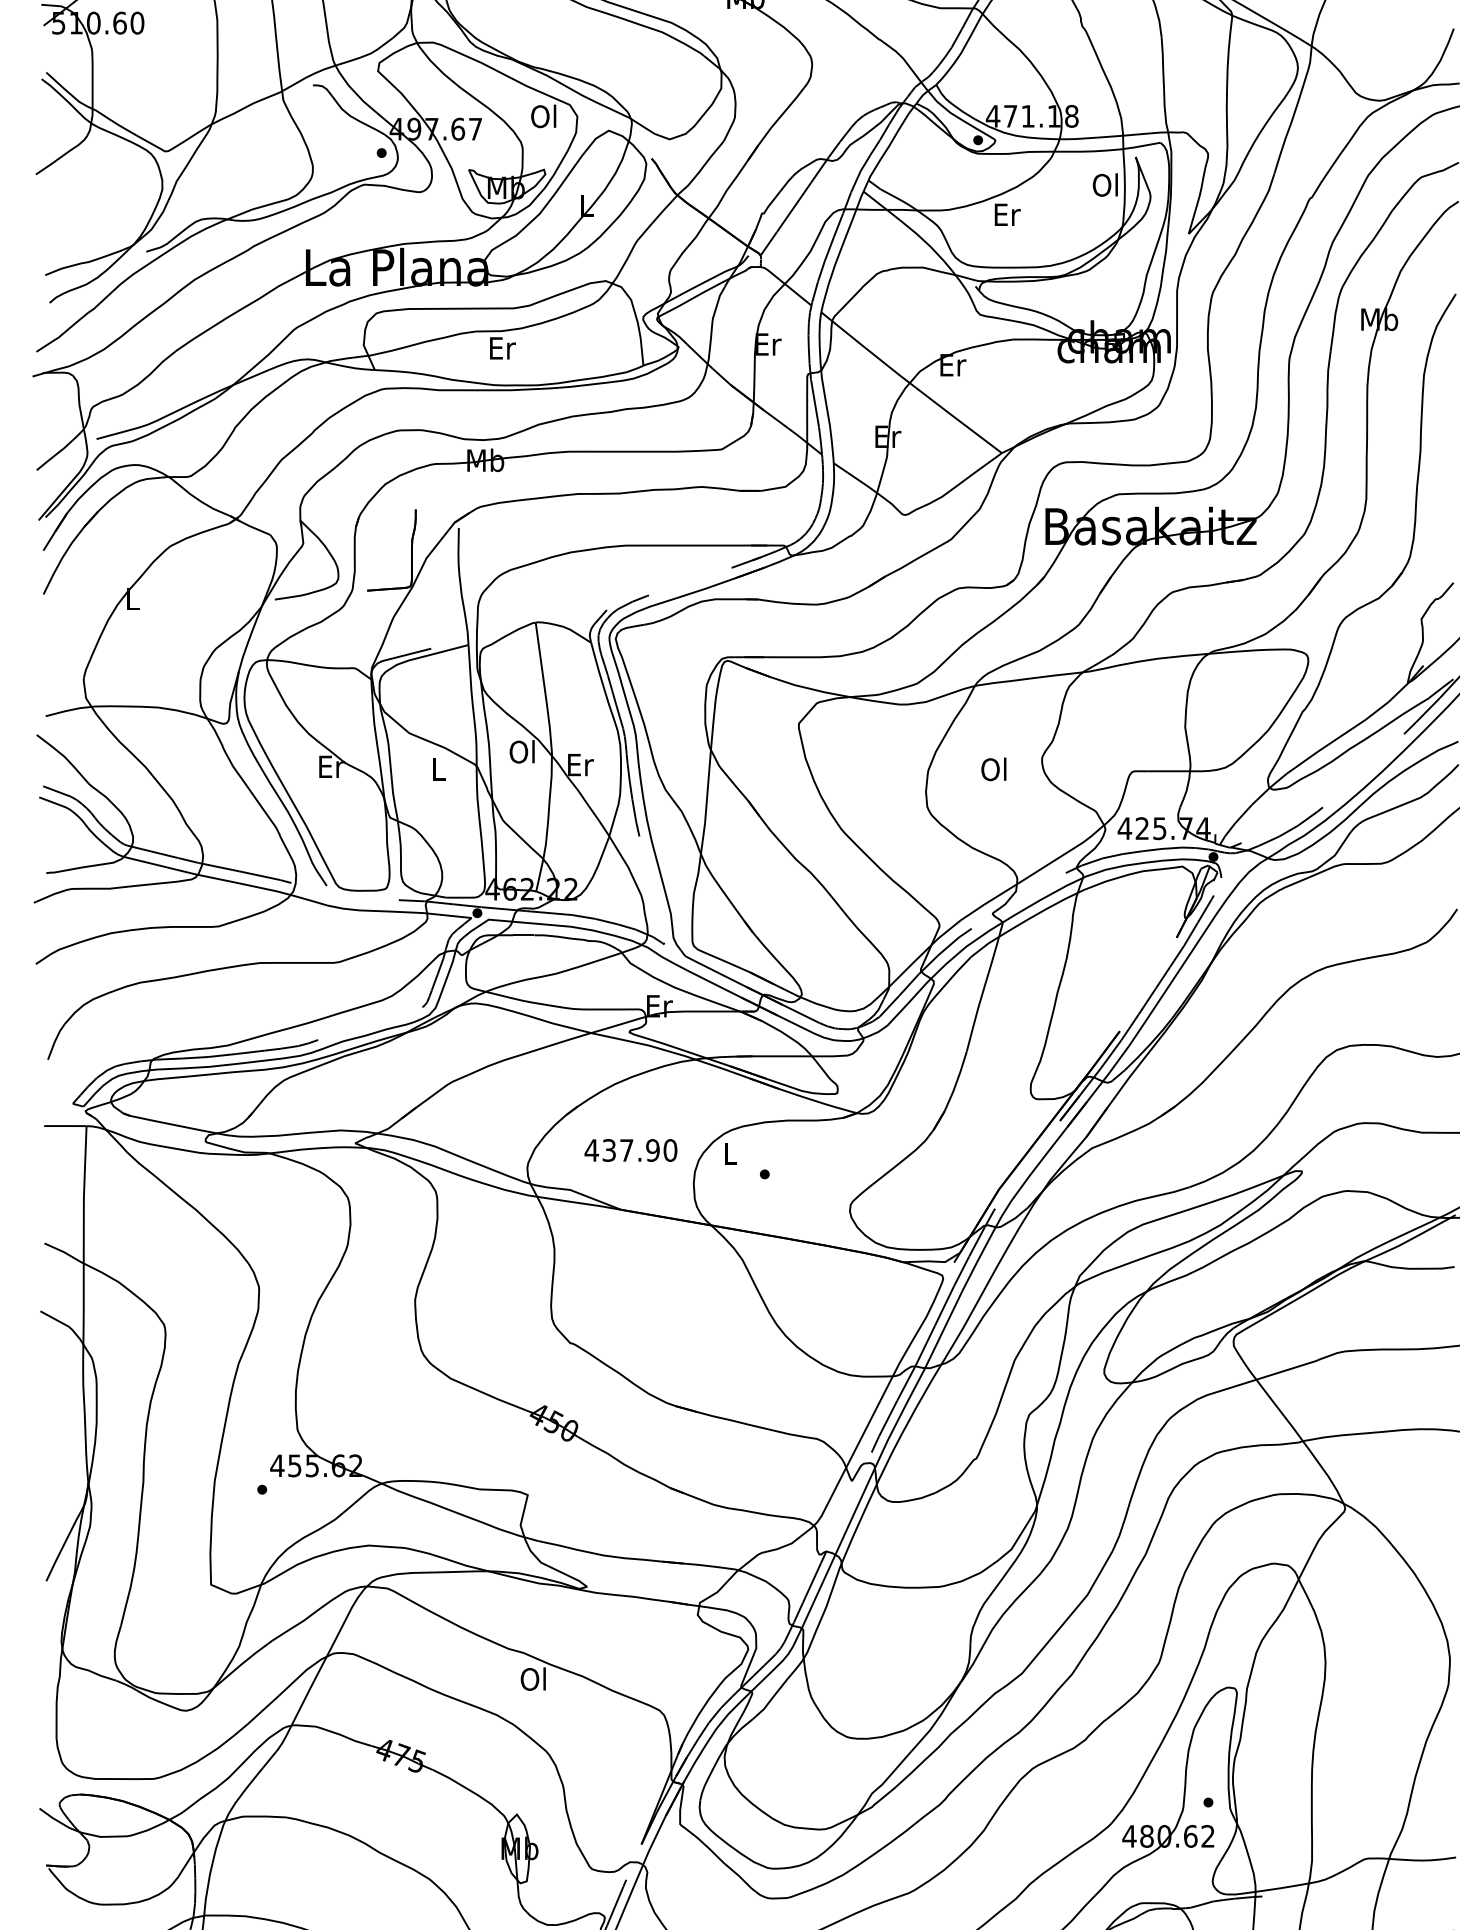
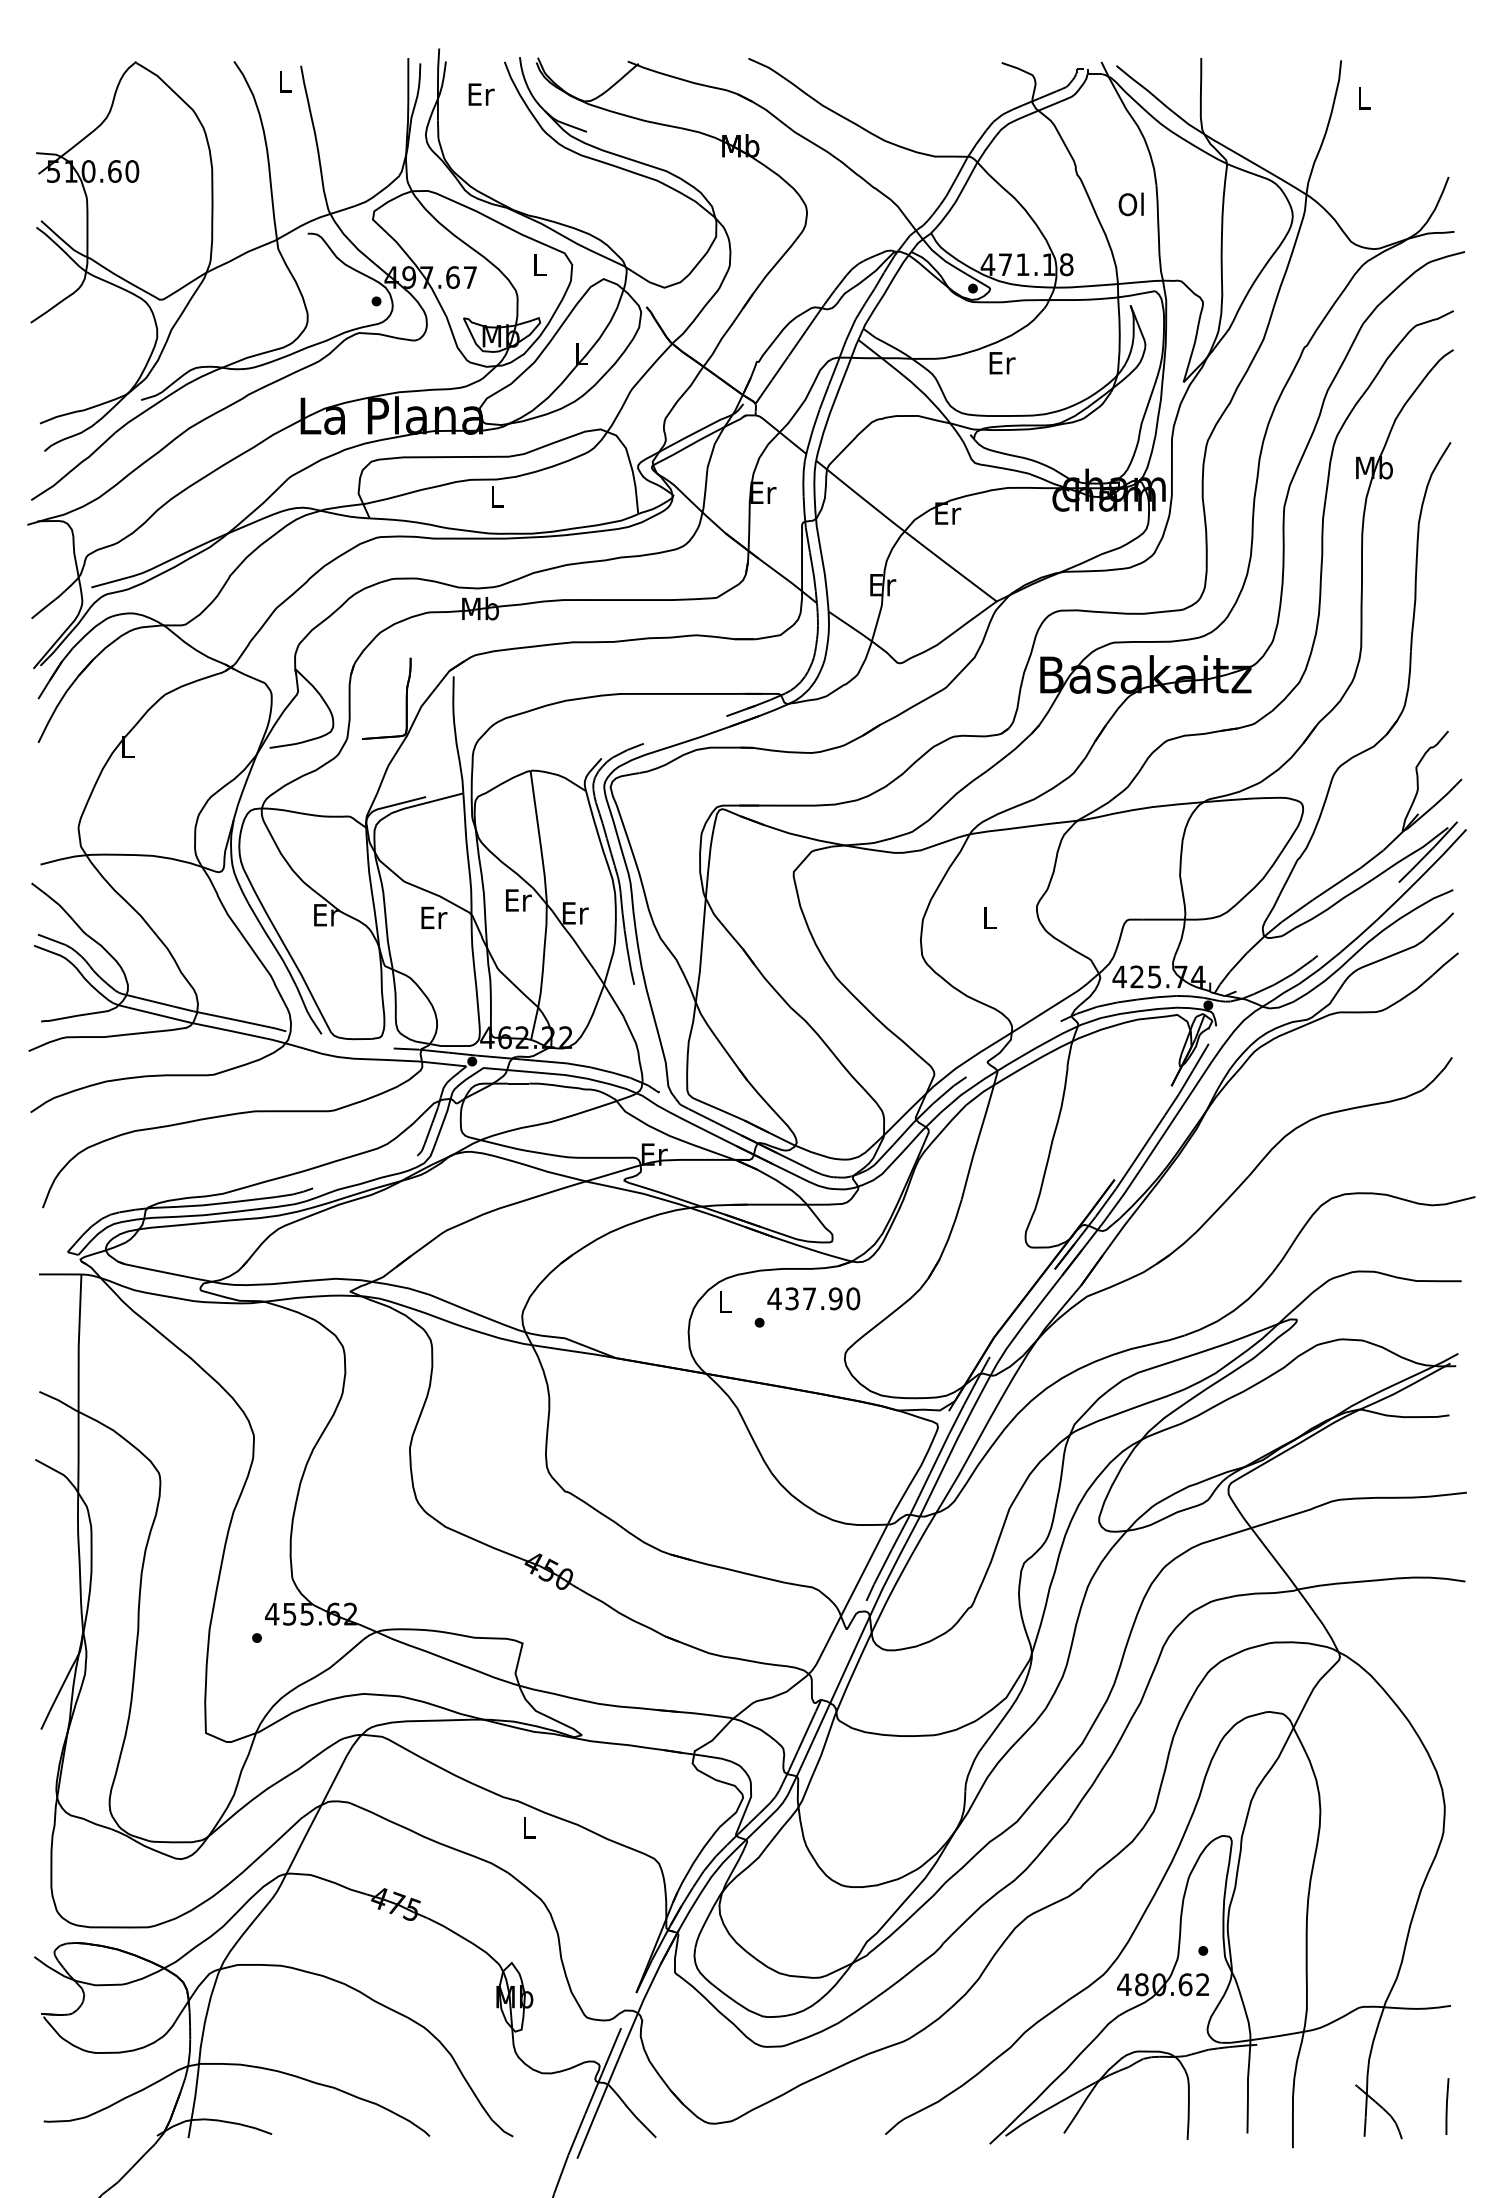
text: (543, 116) -> (538, 264), Ol -> L
text: (1104, 185) -> (1130, 204), moved
text: (502, 348) -> (497, 496), Er -> L
text: (522, 751) -> (517, 899), Ol -> Er
text: (439, 769) -> (434, 917), L -> Er
text: (993, 769) -> (988, 917), Ol -> L
text: (630, 1150) -> (813, 1298), moved
text: (532, 1679) -> (527, 1827), Ol -> L

